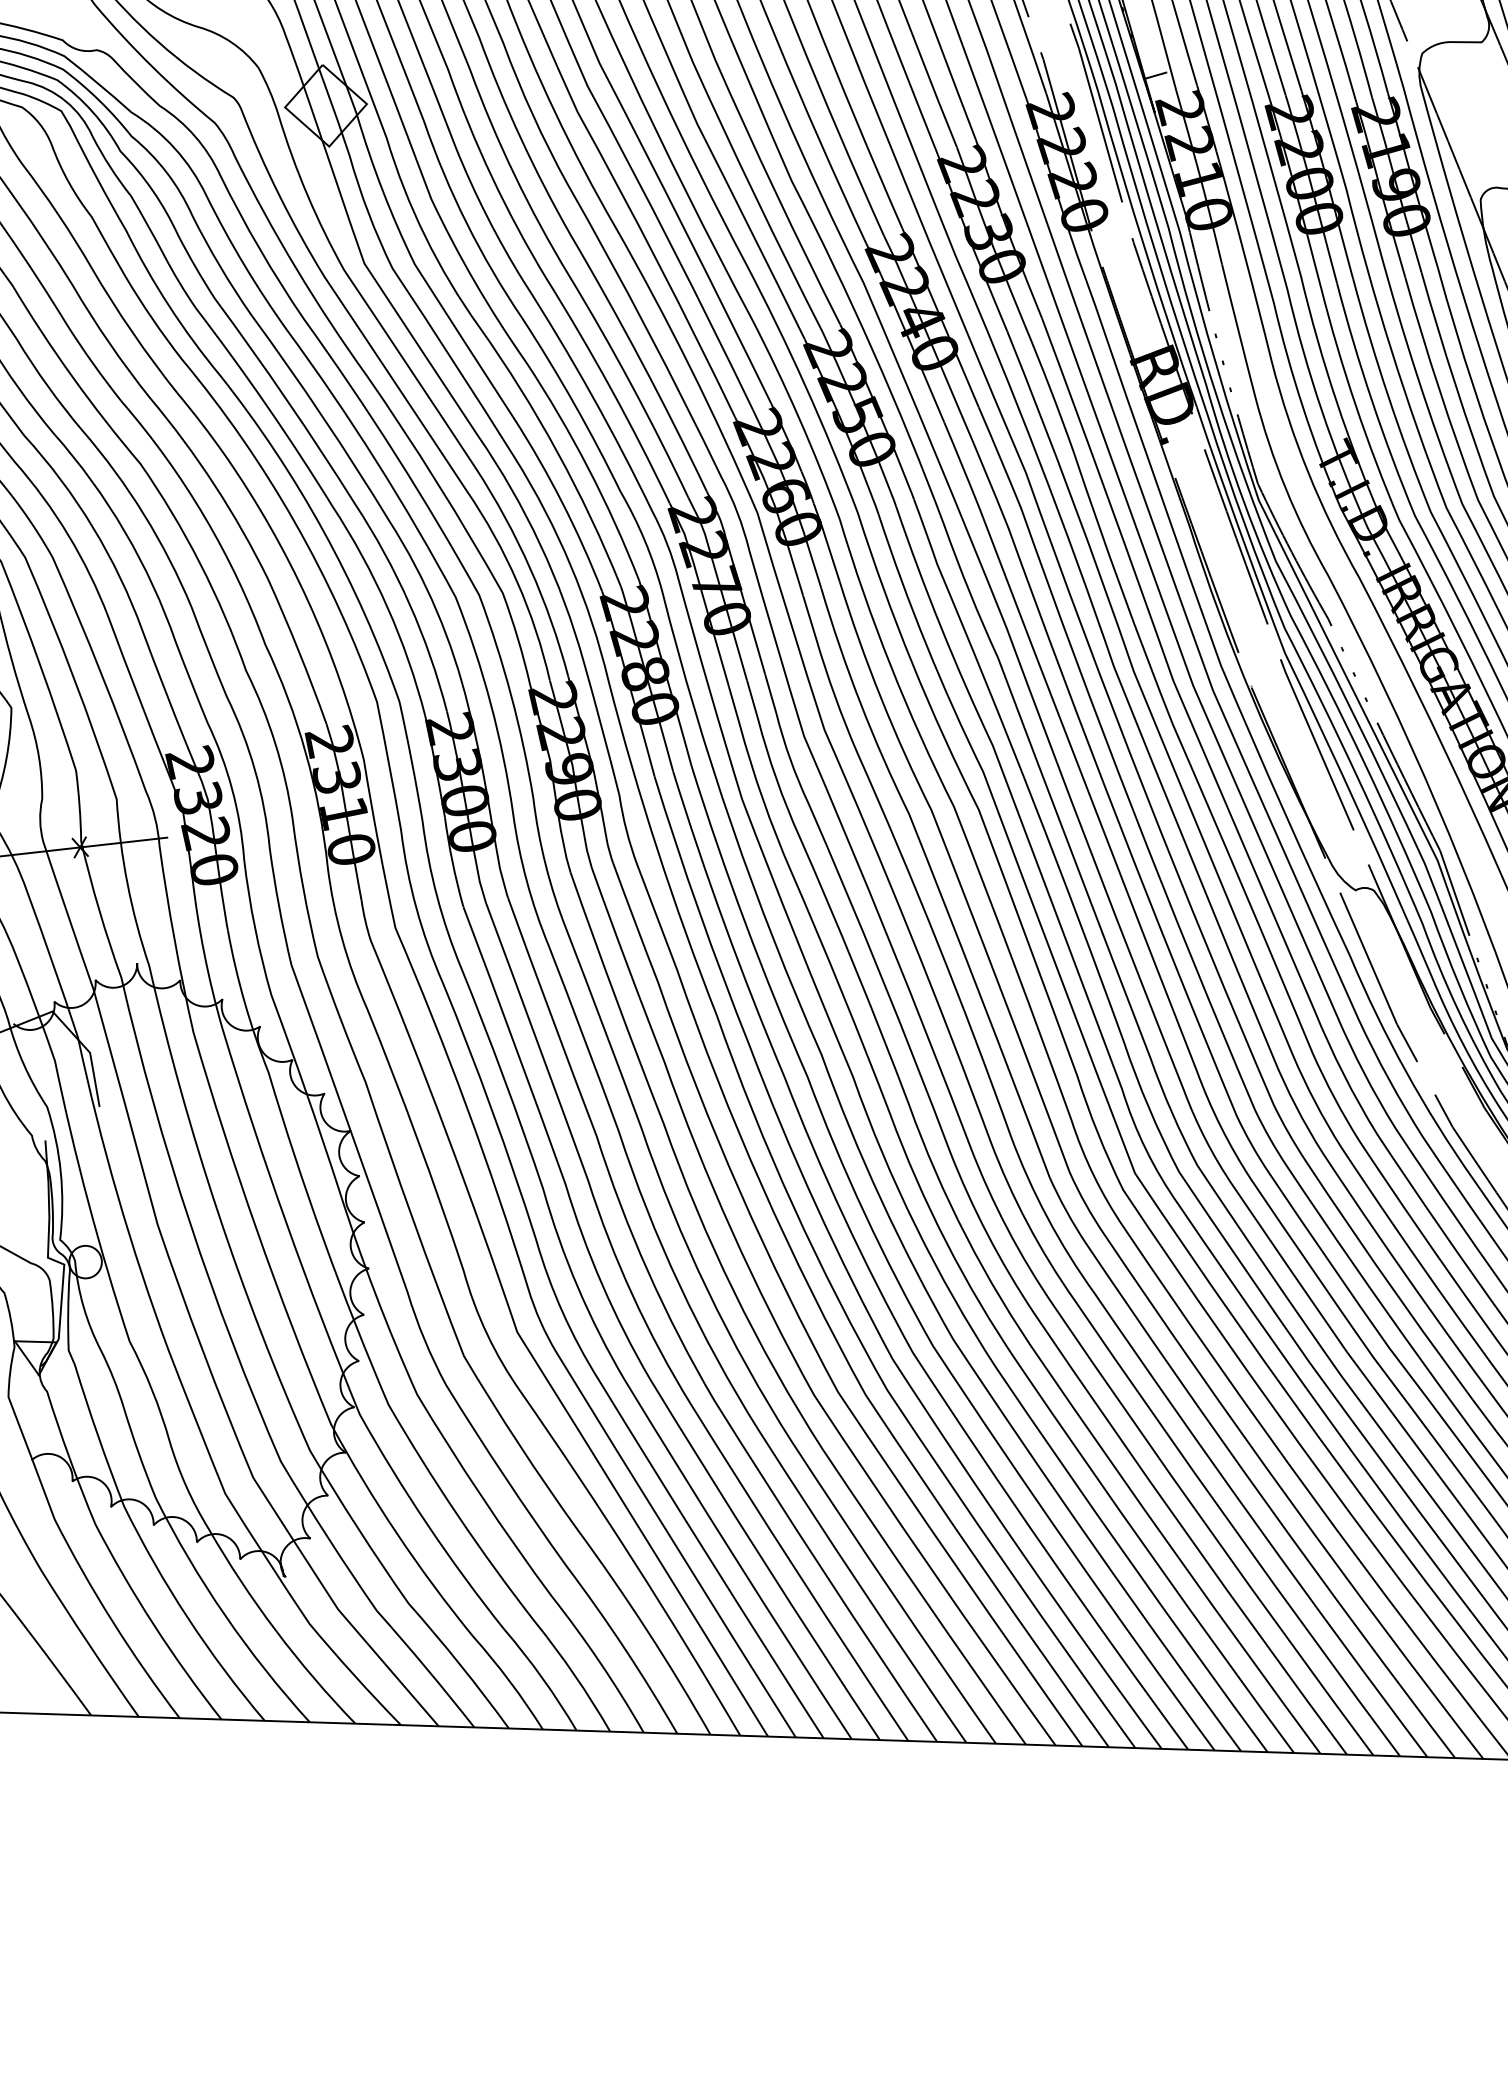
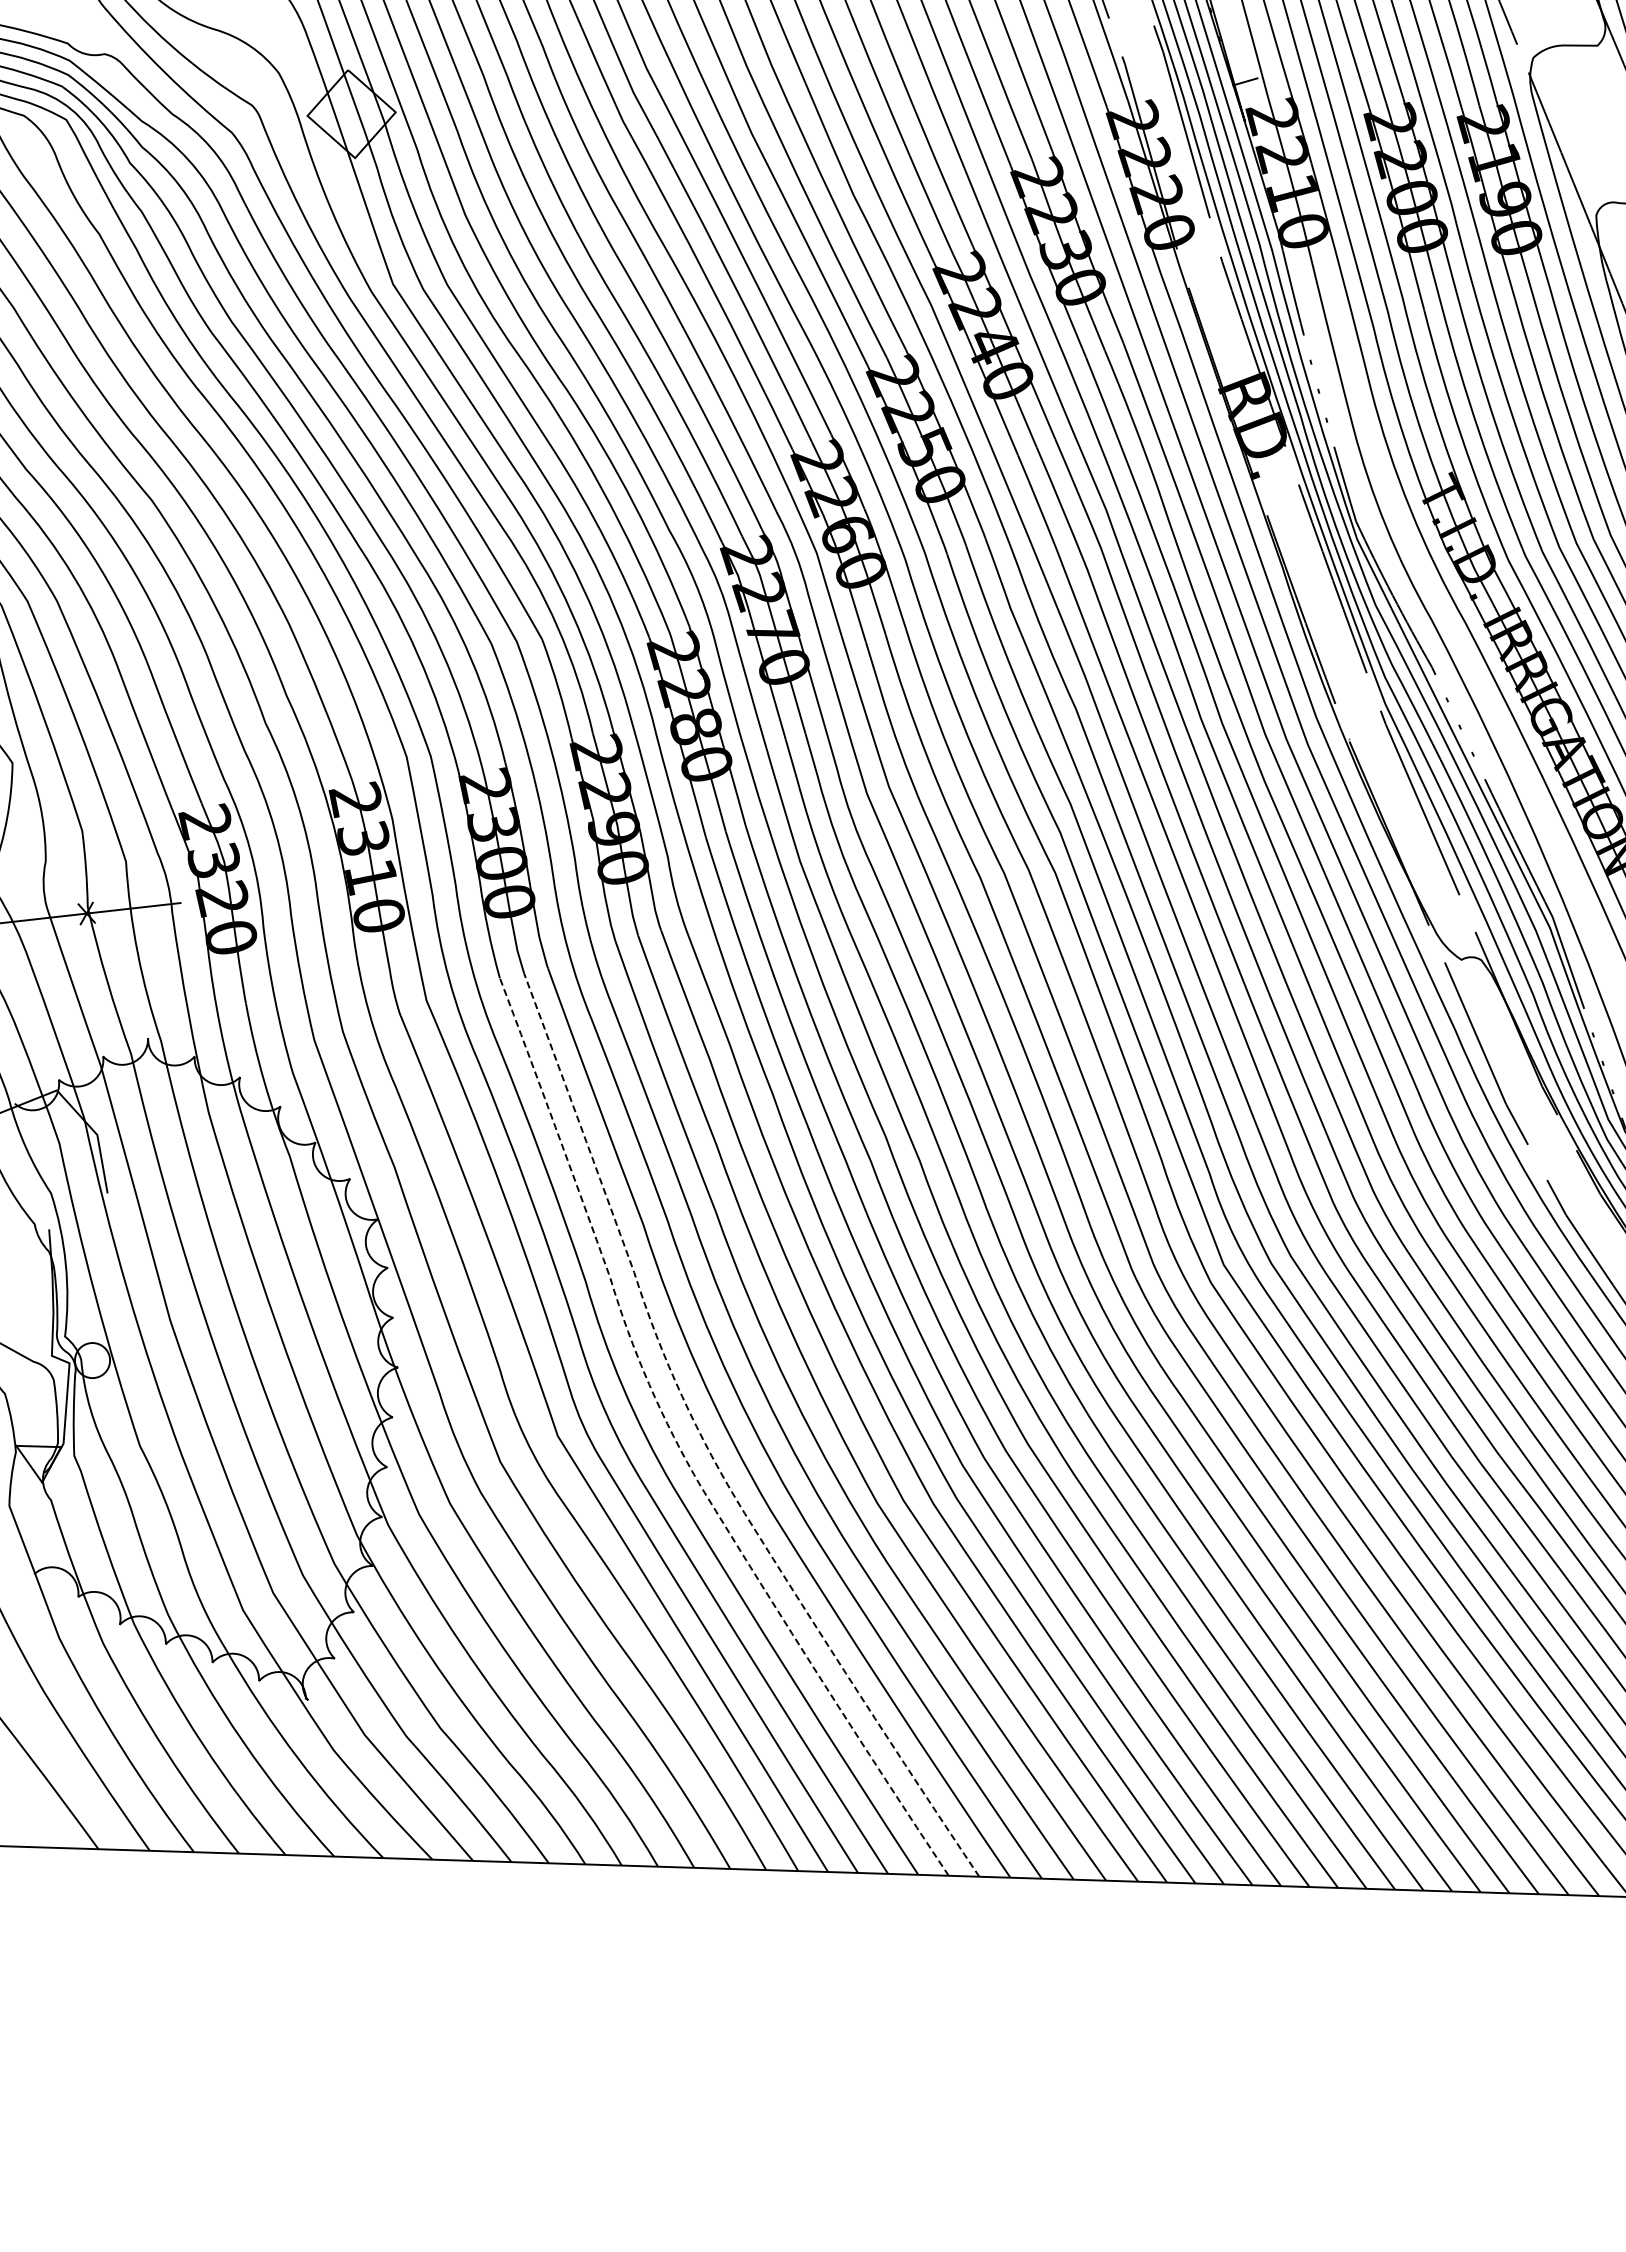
line: (655, 1340) -> (706, 1445), solid -> dashed
line: (630, 1342) -> (679, 1447), solid -> dashed

